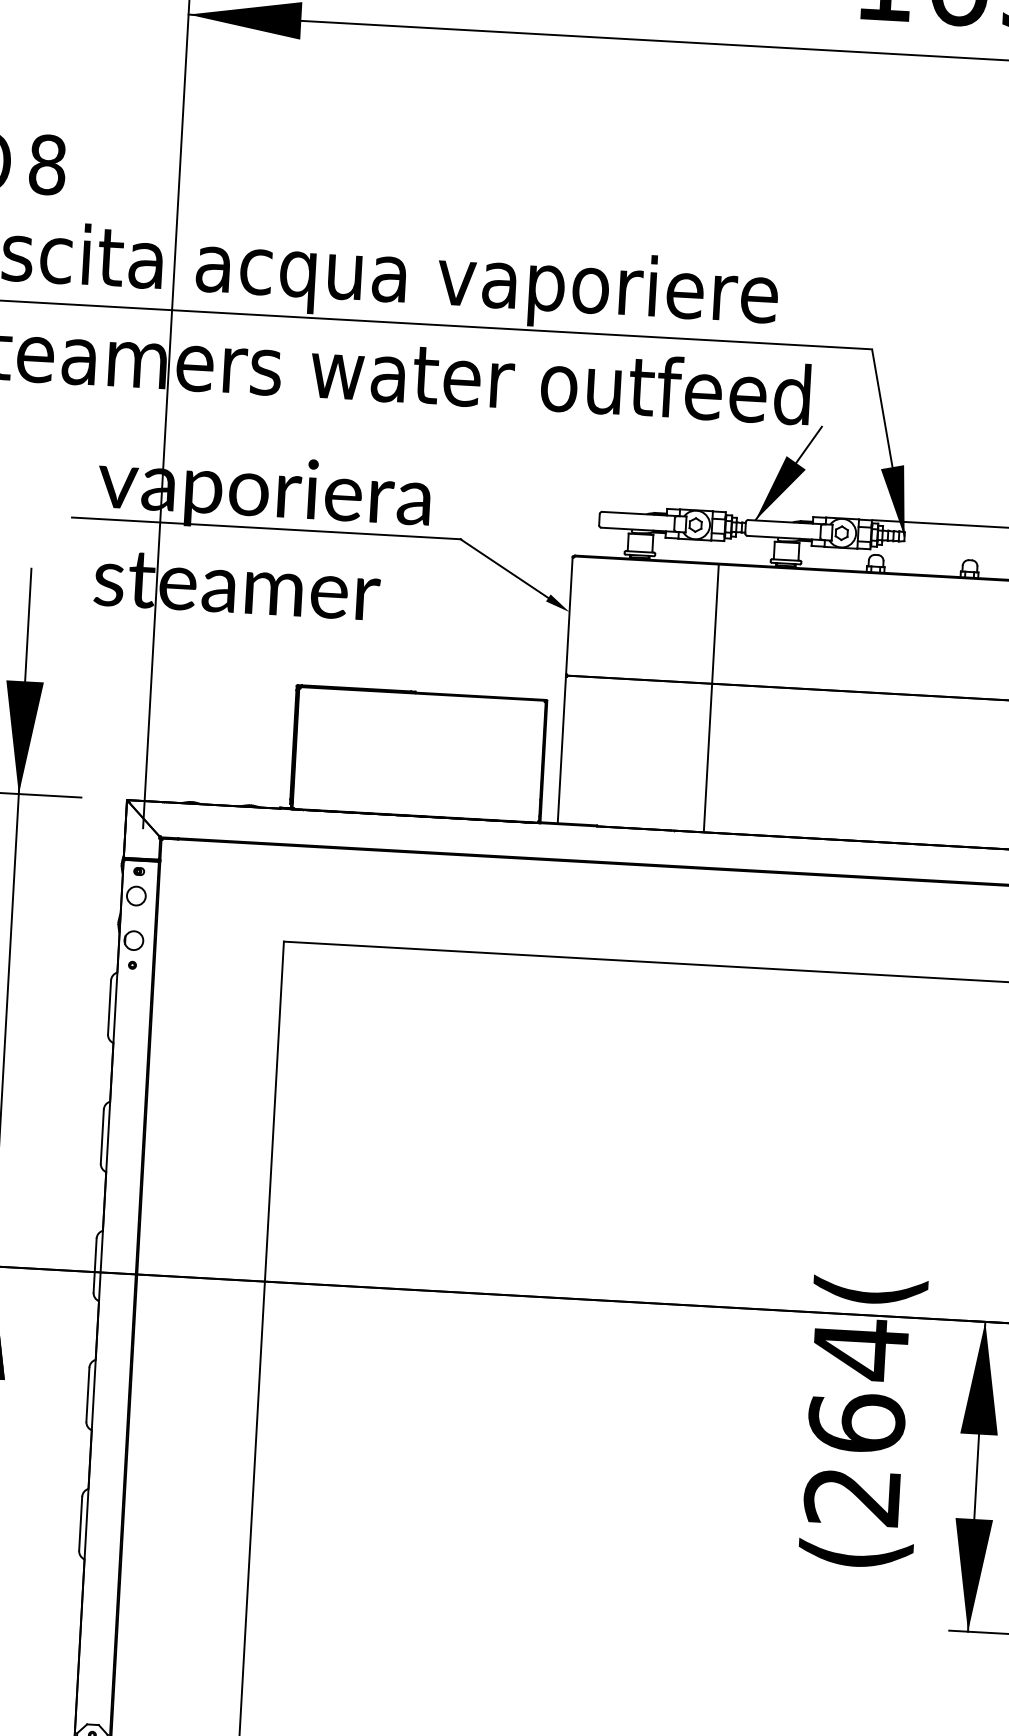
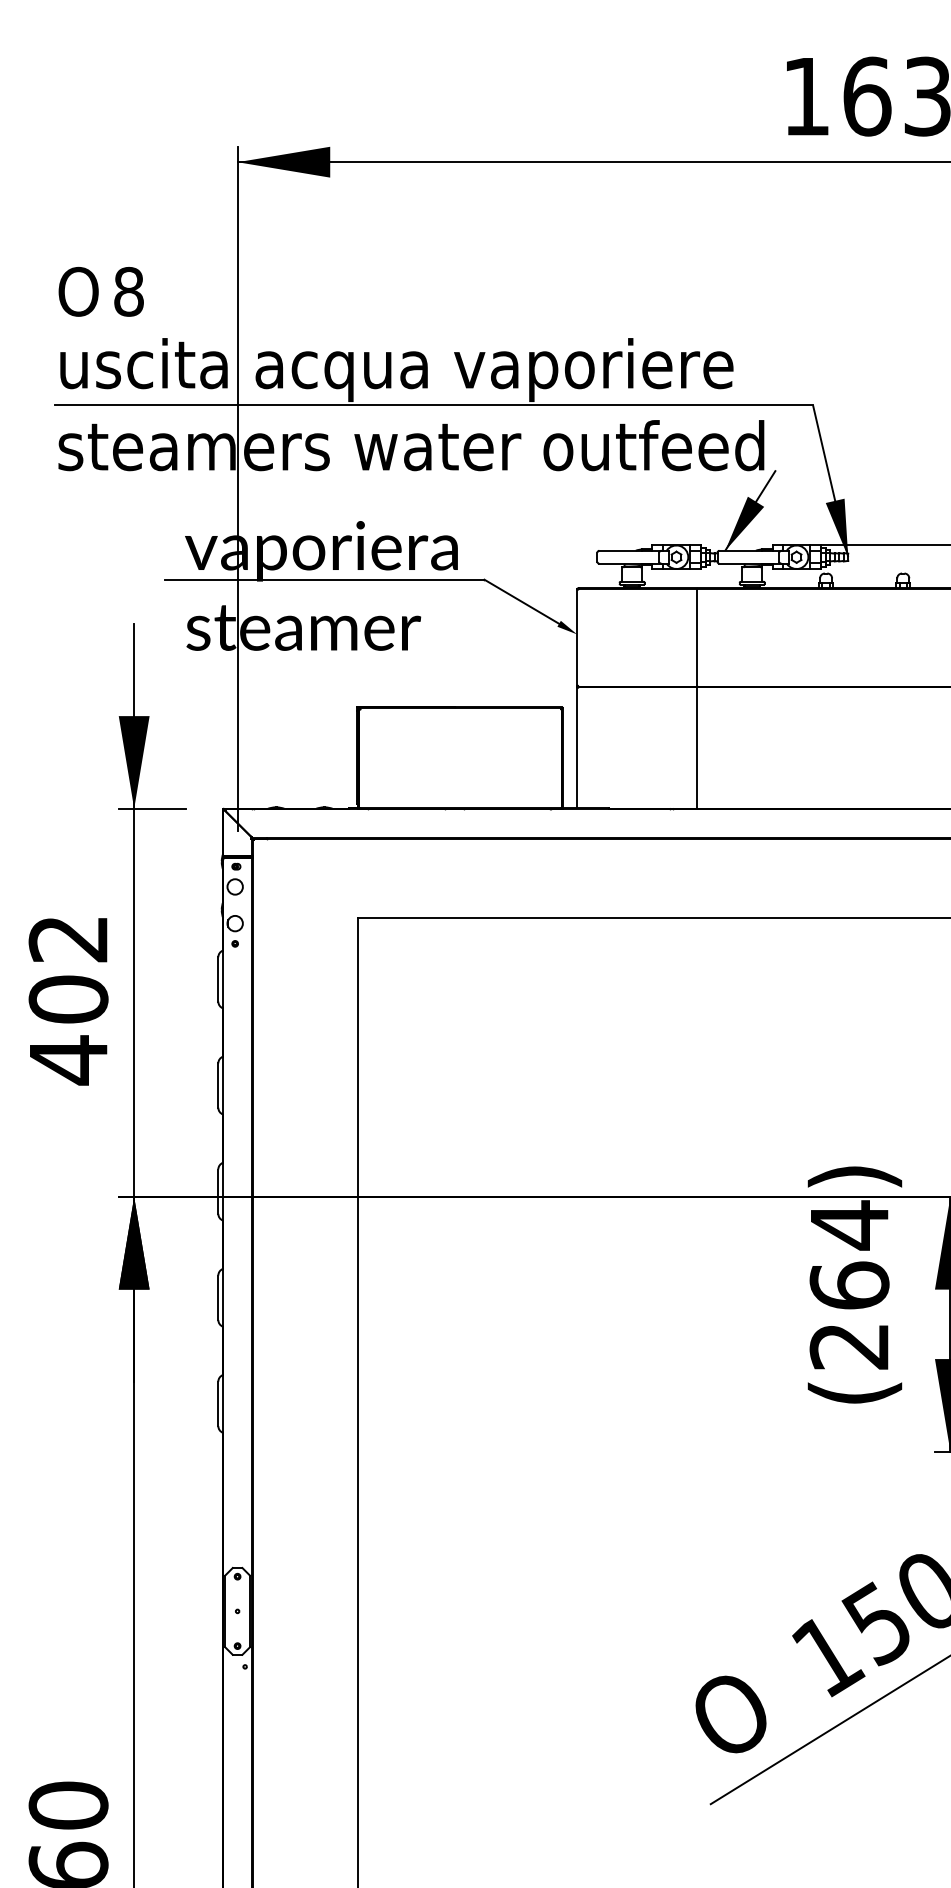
text: (870, 1290) -> (854, 1176), ( -> )

